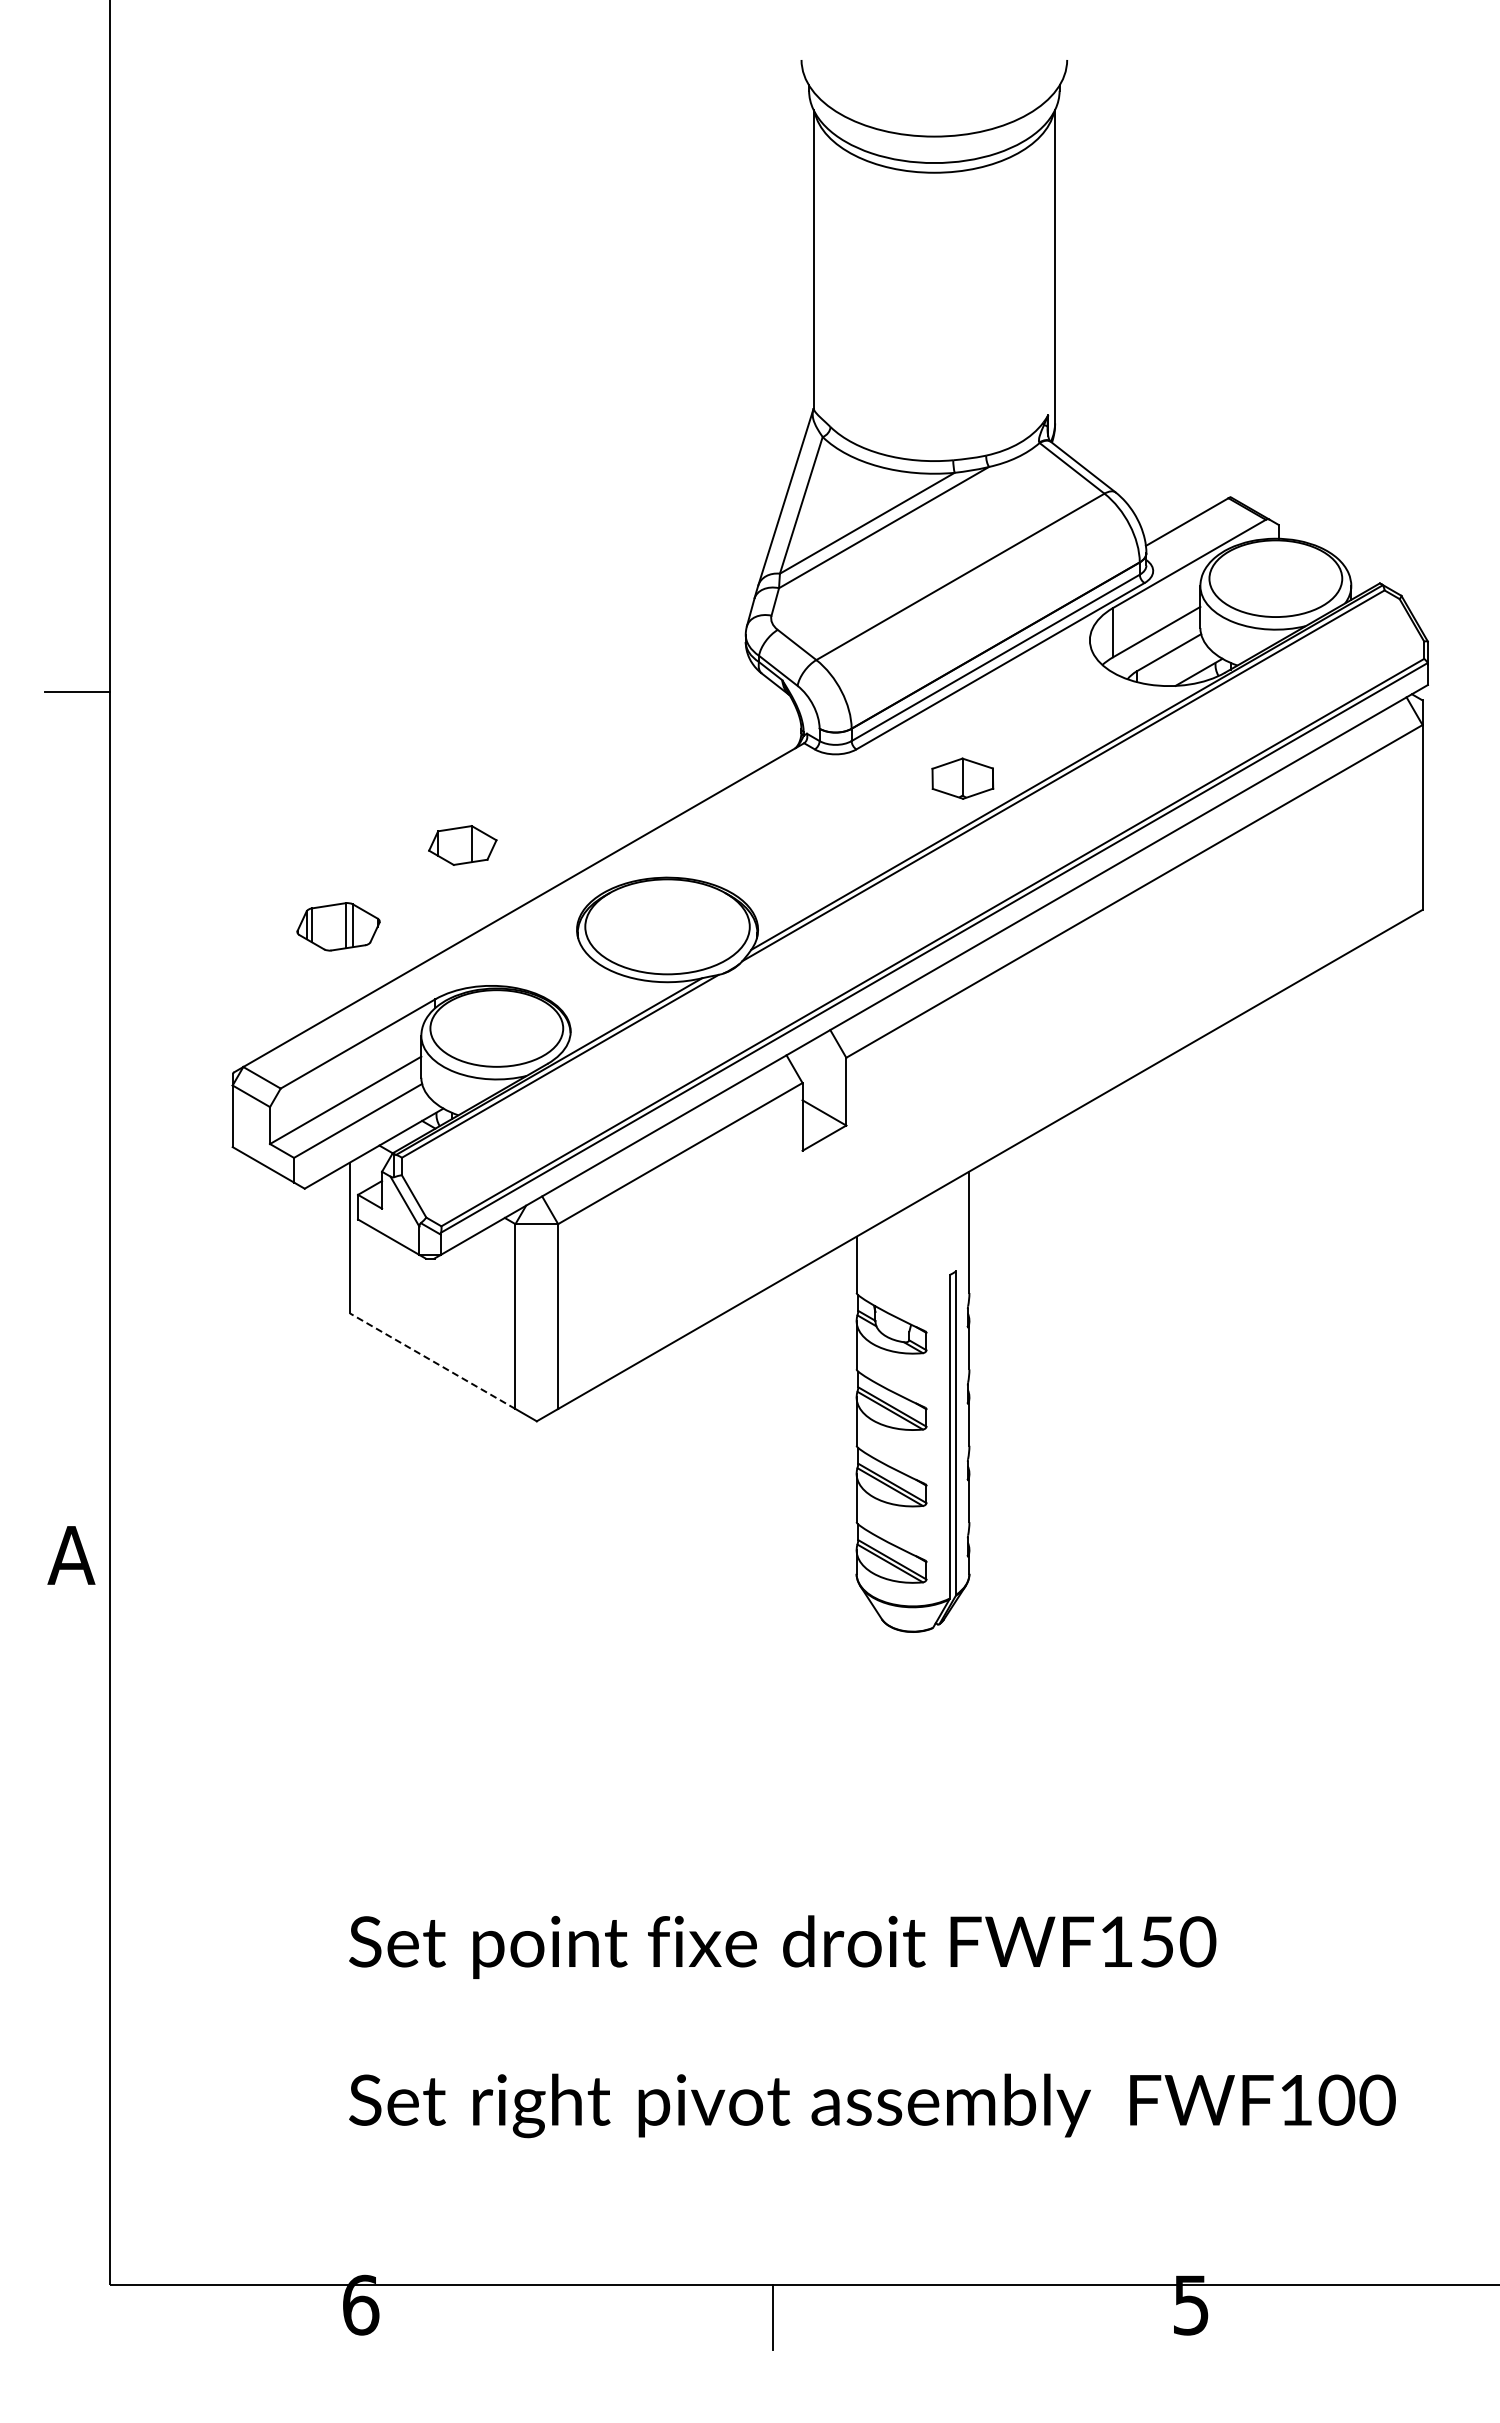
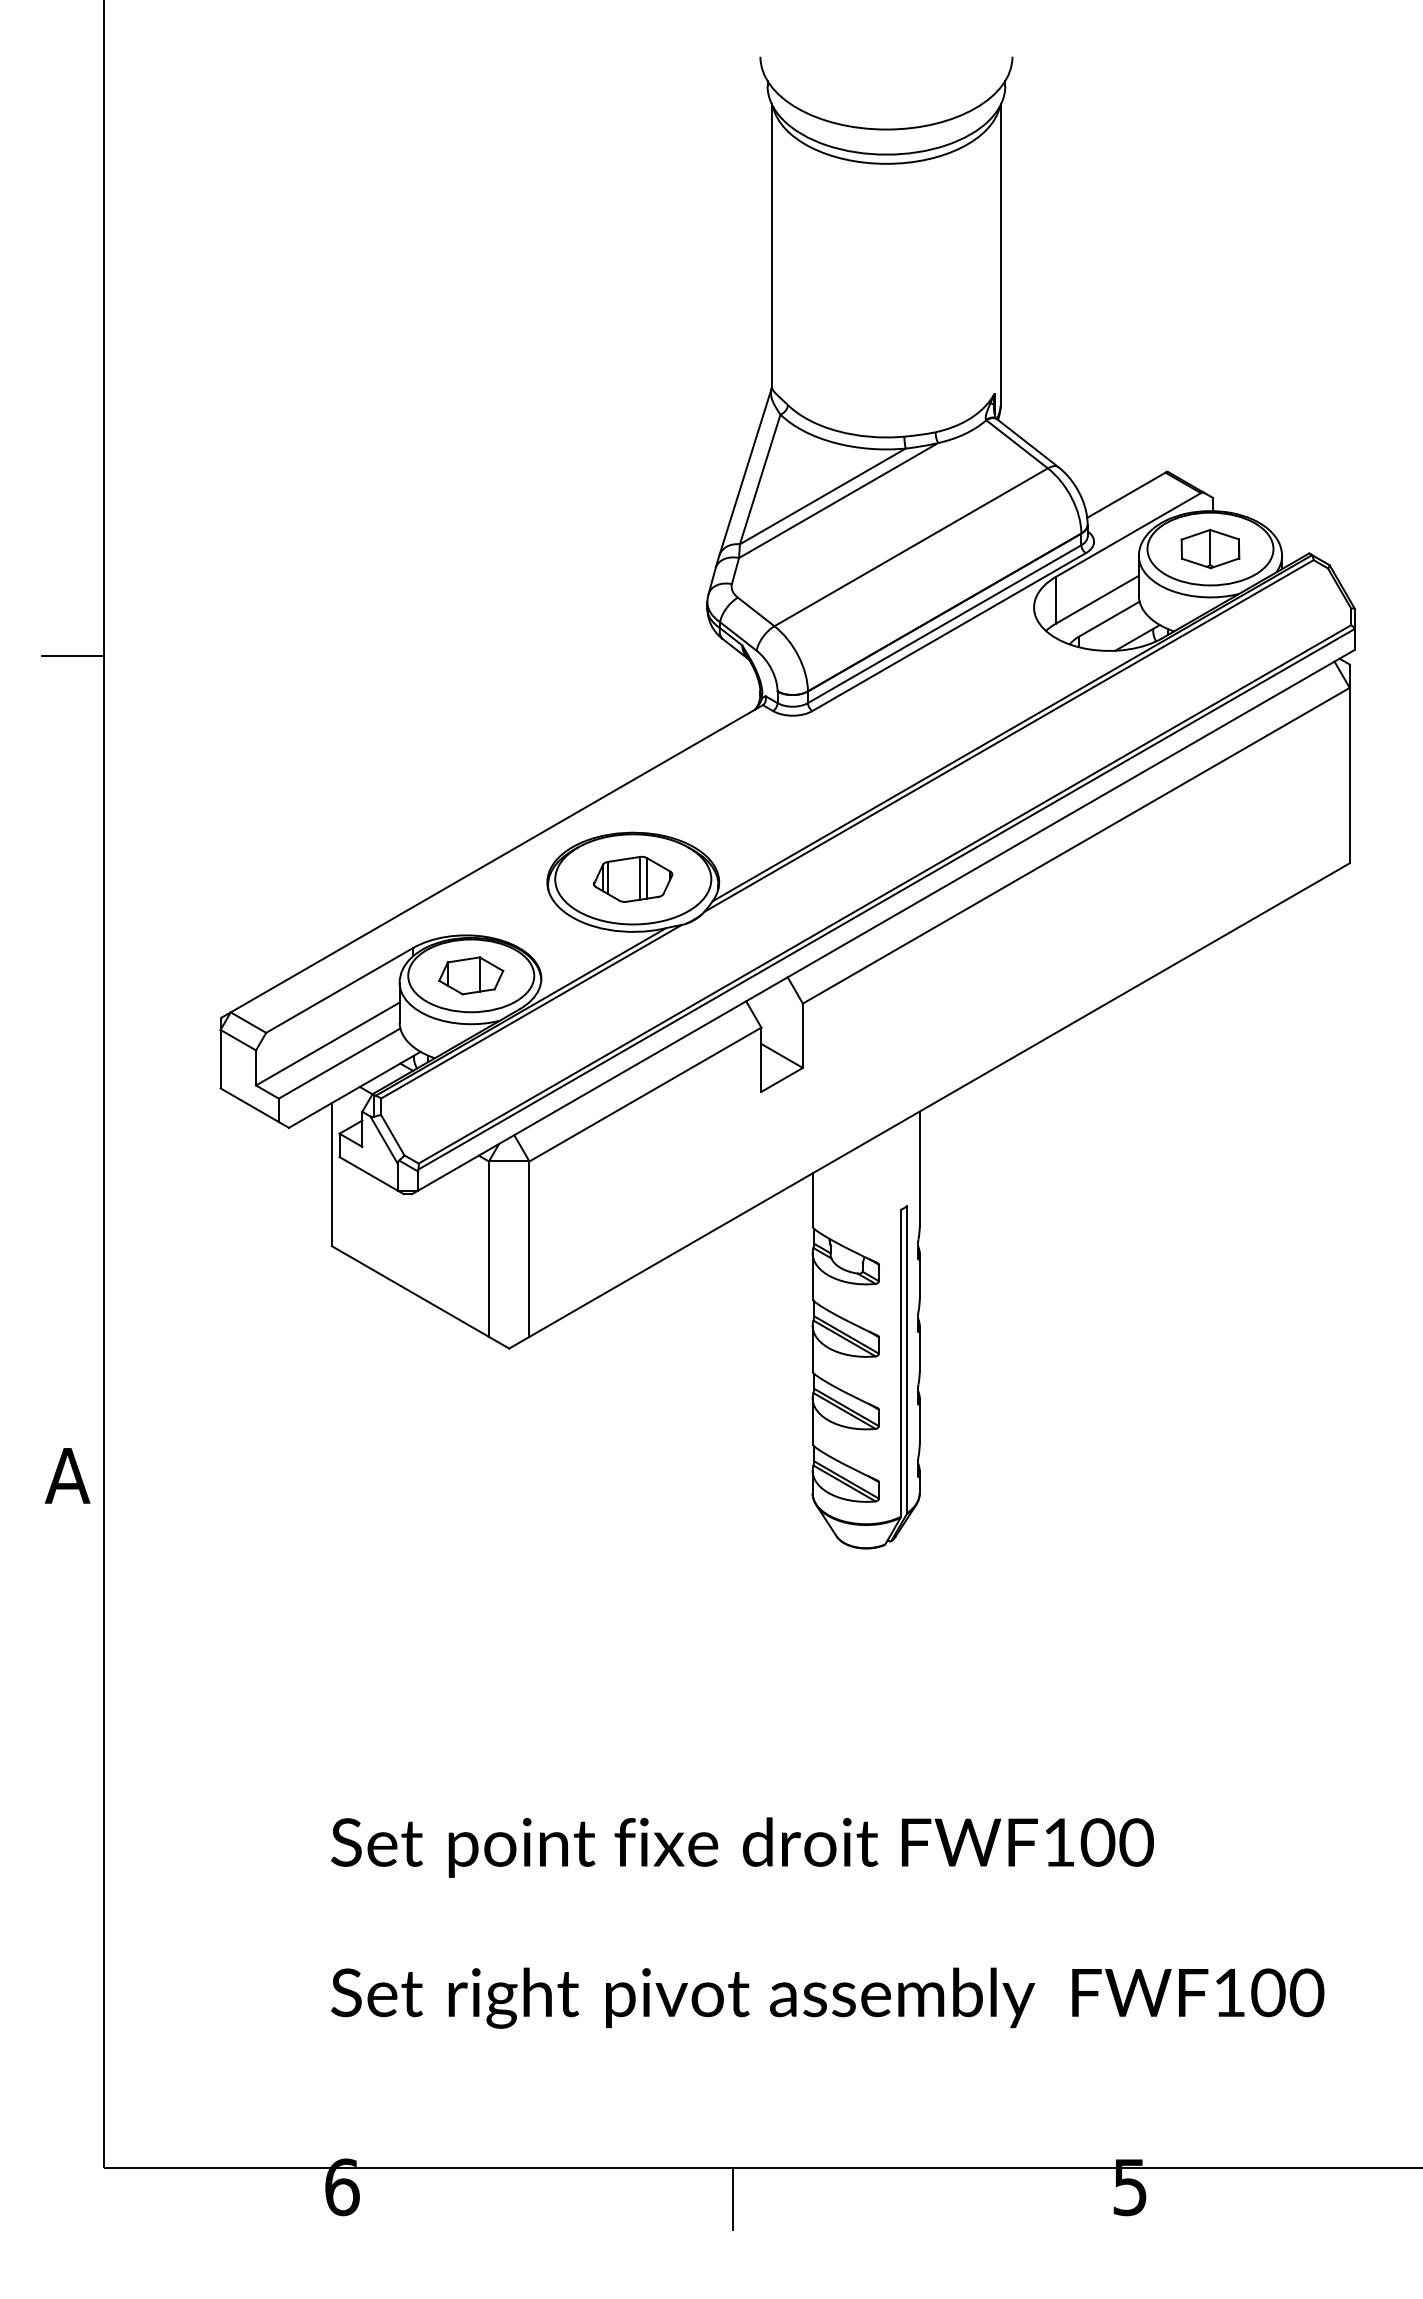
part: (962, 778) -> (1210, 548), moved
part: (462, 845) -> (470, 975), moved
part: (338, 926) -> (633, 879), moved
line: (432, 1361) -> (410, 1291), dashed -> solid
text: (1157, 1941) -> (1098, 1842), FWF150 -> FWF100

